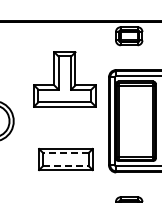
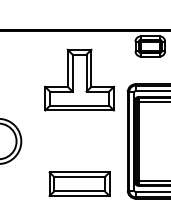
part: (64, 79) -> (79, 80), moved
line: (65, 153) -> (79, 177), dashed -> solid
line: (65, 165) -> (79, 190), dashed -> solid

